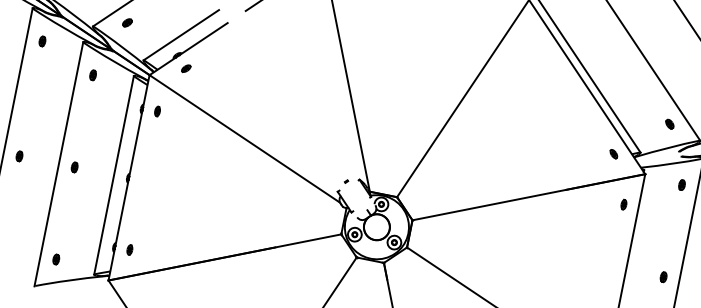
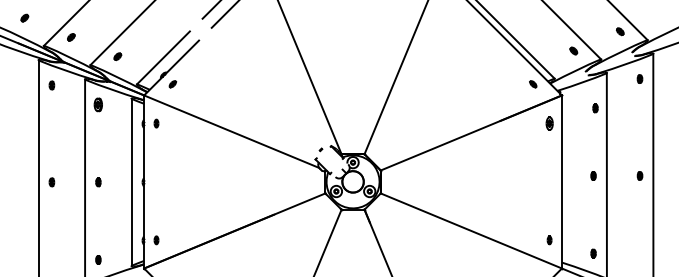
part: (93, 75) -> (98, 104), size x1.6
part: (681, 185) -> (595, 108), moved
part: (623, 204) -> (549, 123), size x1.6

